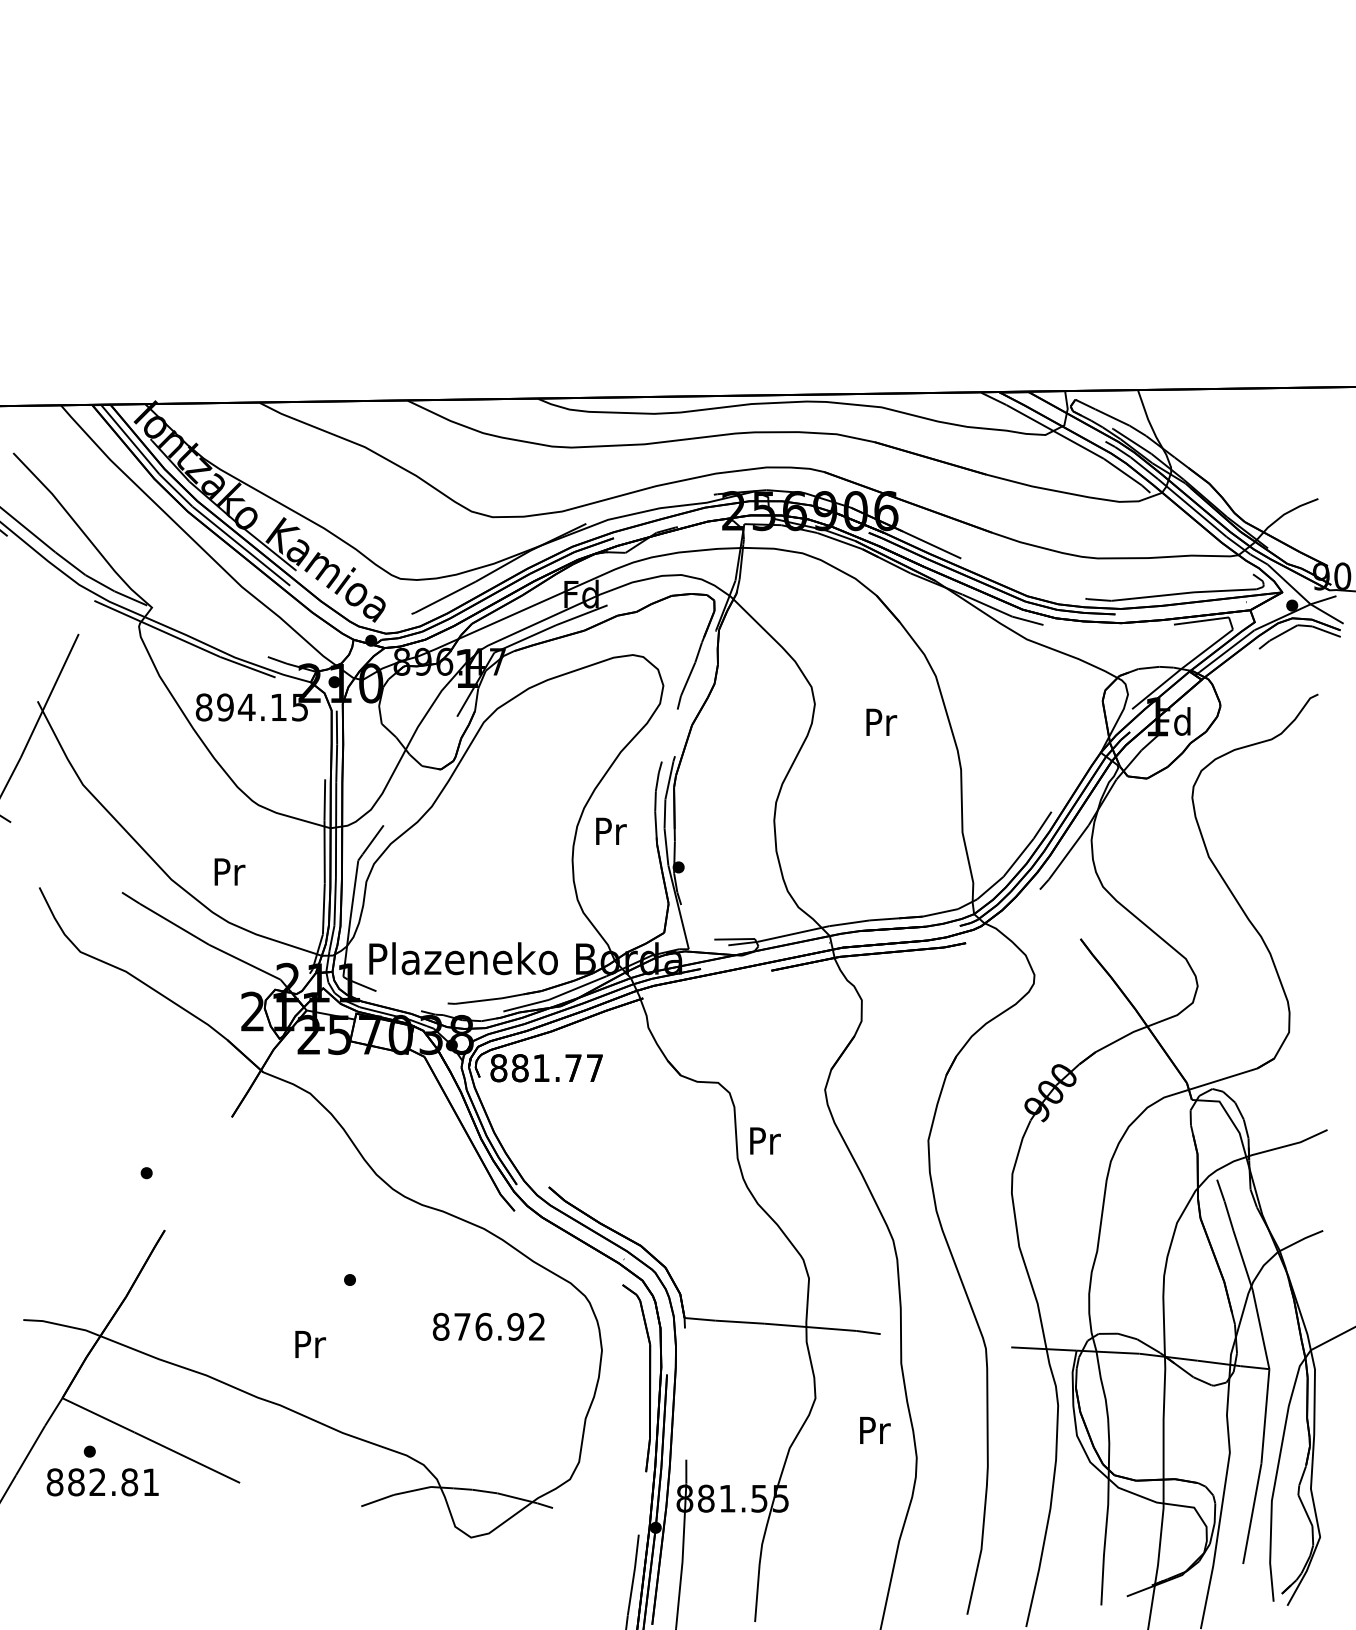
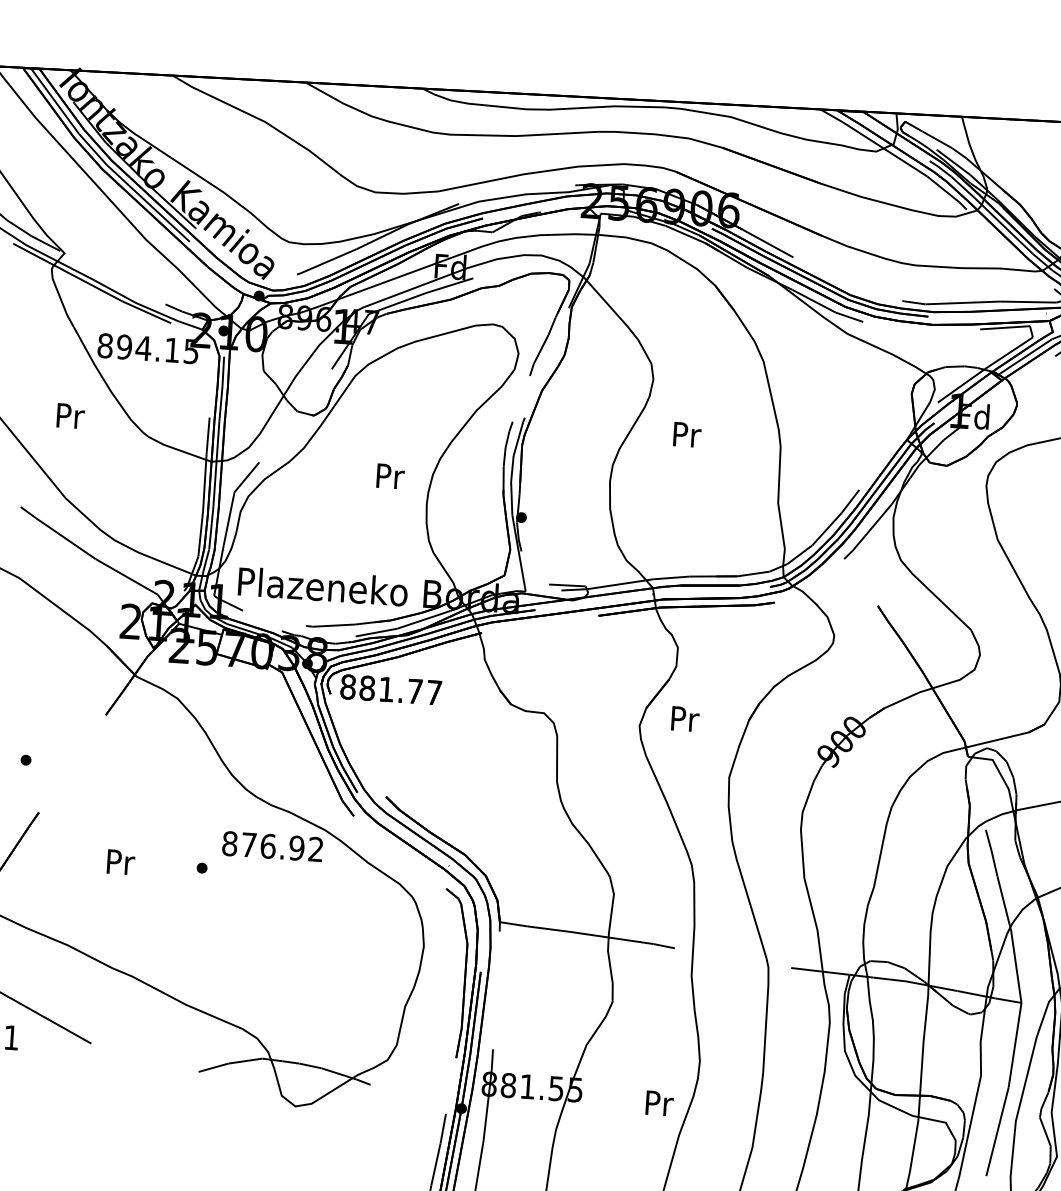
text: (881, 721) -> (687, 434), moved
text: (611, 830) -> (390, 475), moved
text: (229, 871) -> (70, 415), moved
text: (765, 1140) -> (685, 718), moved
text: (488, 1326) -> (272, 846), moved
text: (310, 1344) -> (120, 862), moved
text: (875, 1430) -> (659, 1103), moved

